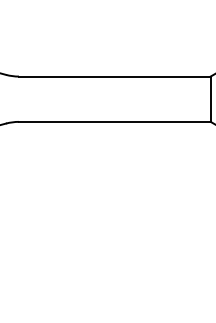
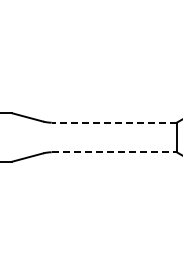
line: (115, 76) -> (114, 122), solid -> dashed
line: (115, 122) -> (114, 152), solid -> dashed

